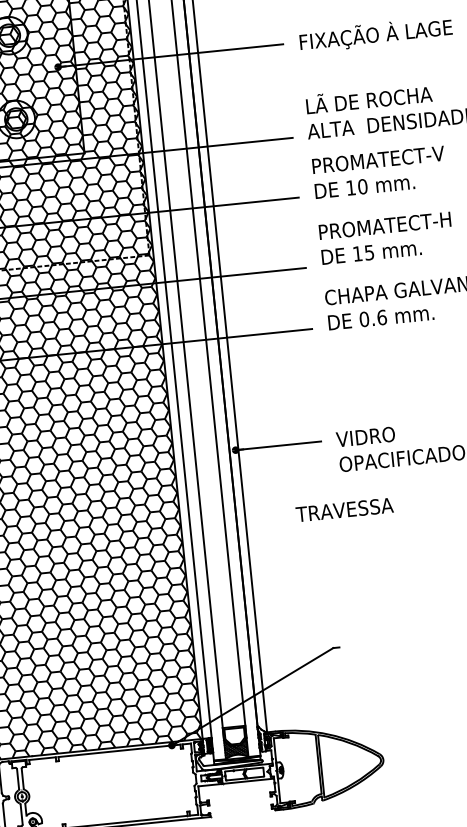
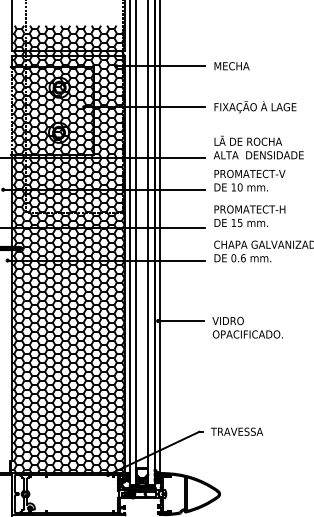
text: (343, 509) -> (236, 431), moved

